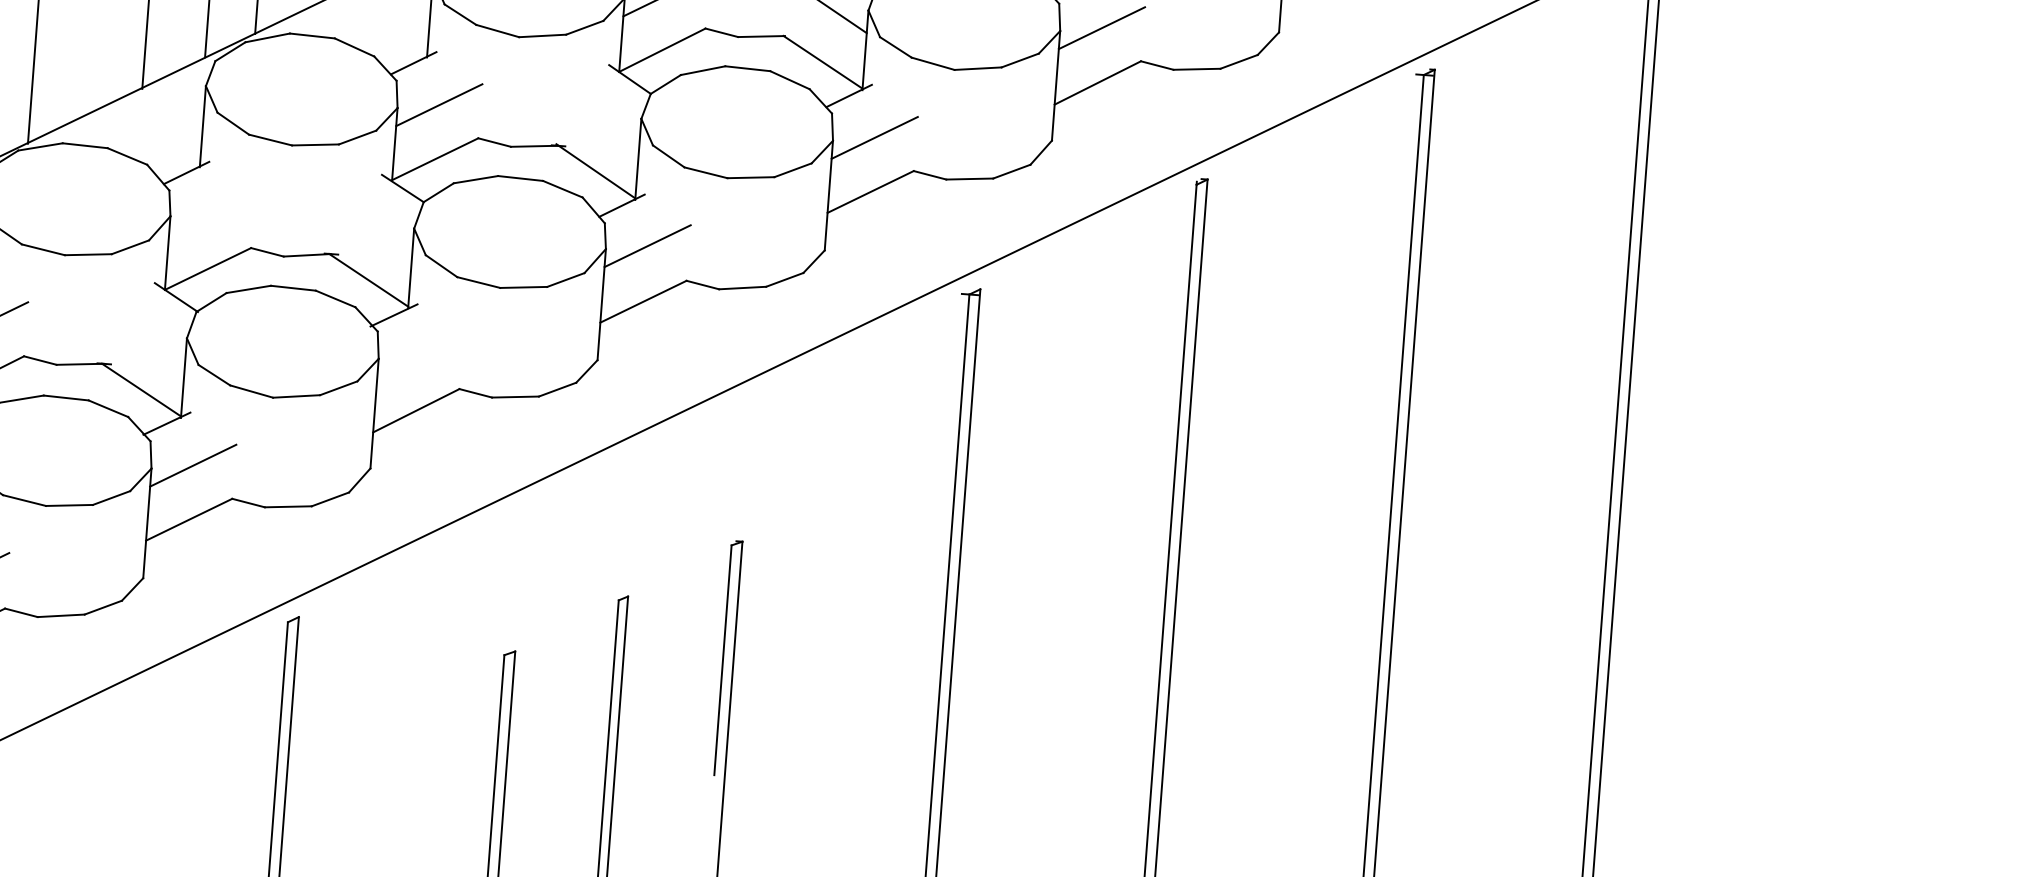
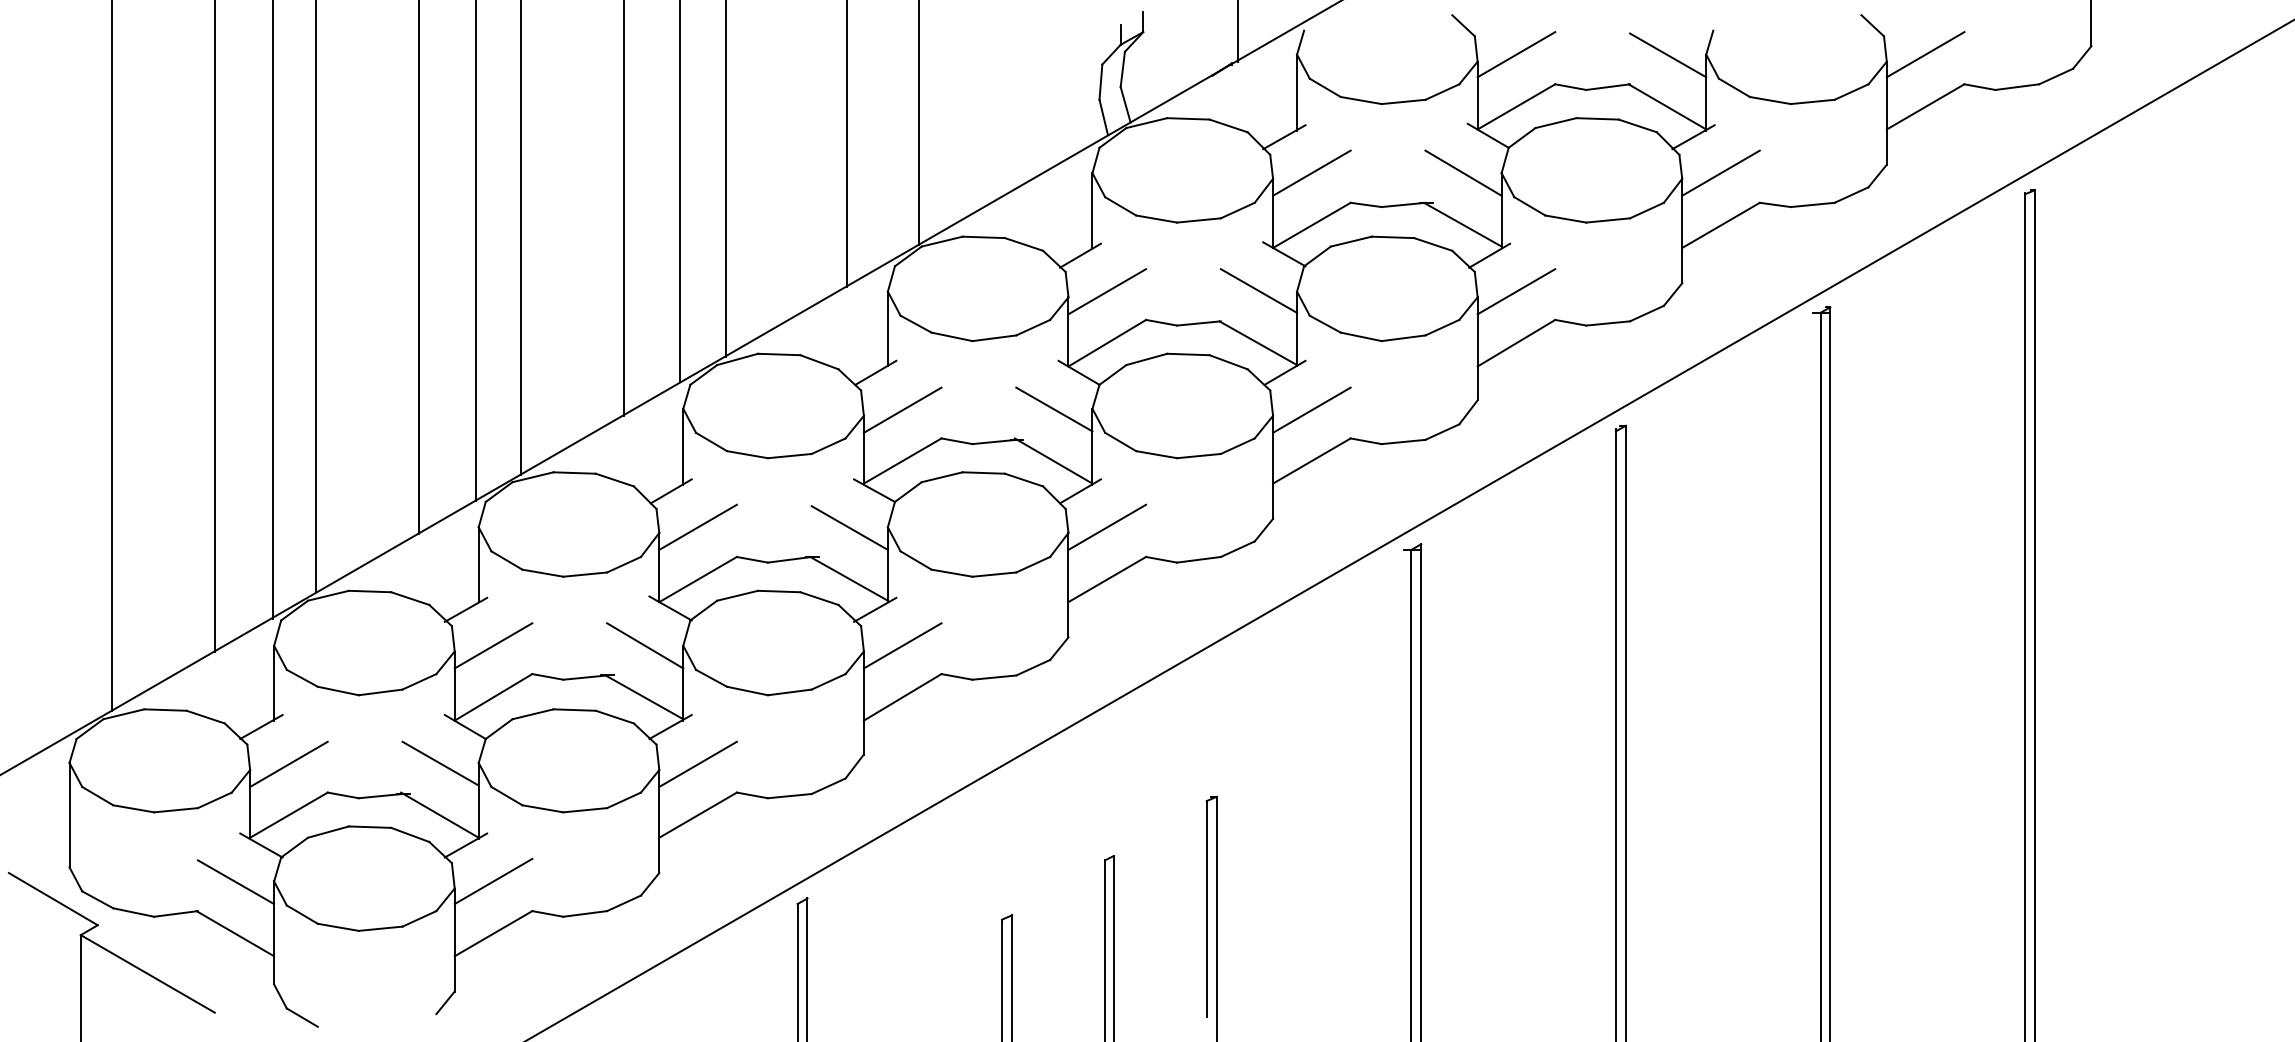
line: (600, 116) -> (1054, 409), added
line: (211, 212) -> (697, 526), added
line: (373, 225) -> (849, 527), added
line: (146, 334) -> (645, 645), added
line: (420, 355) -> (902, 645), added

